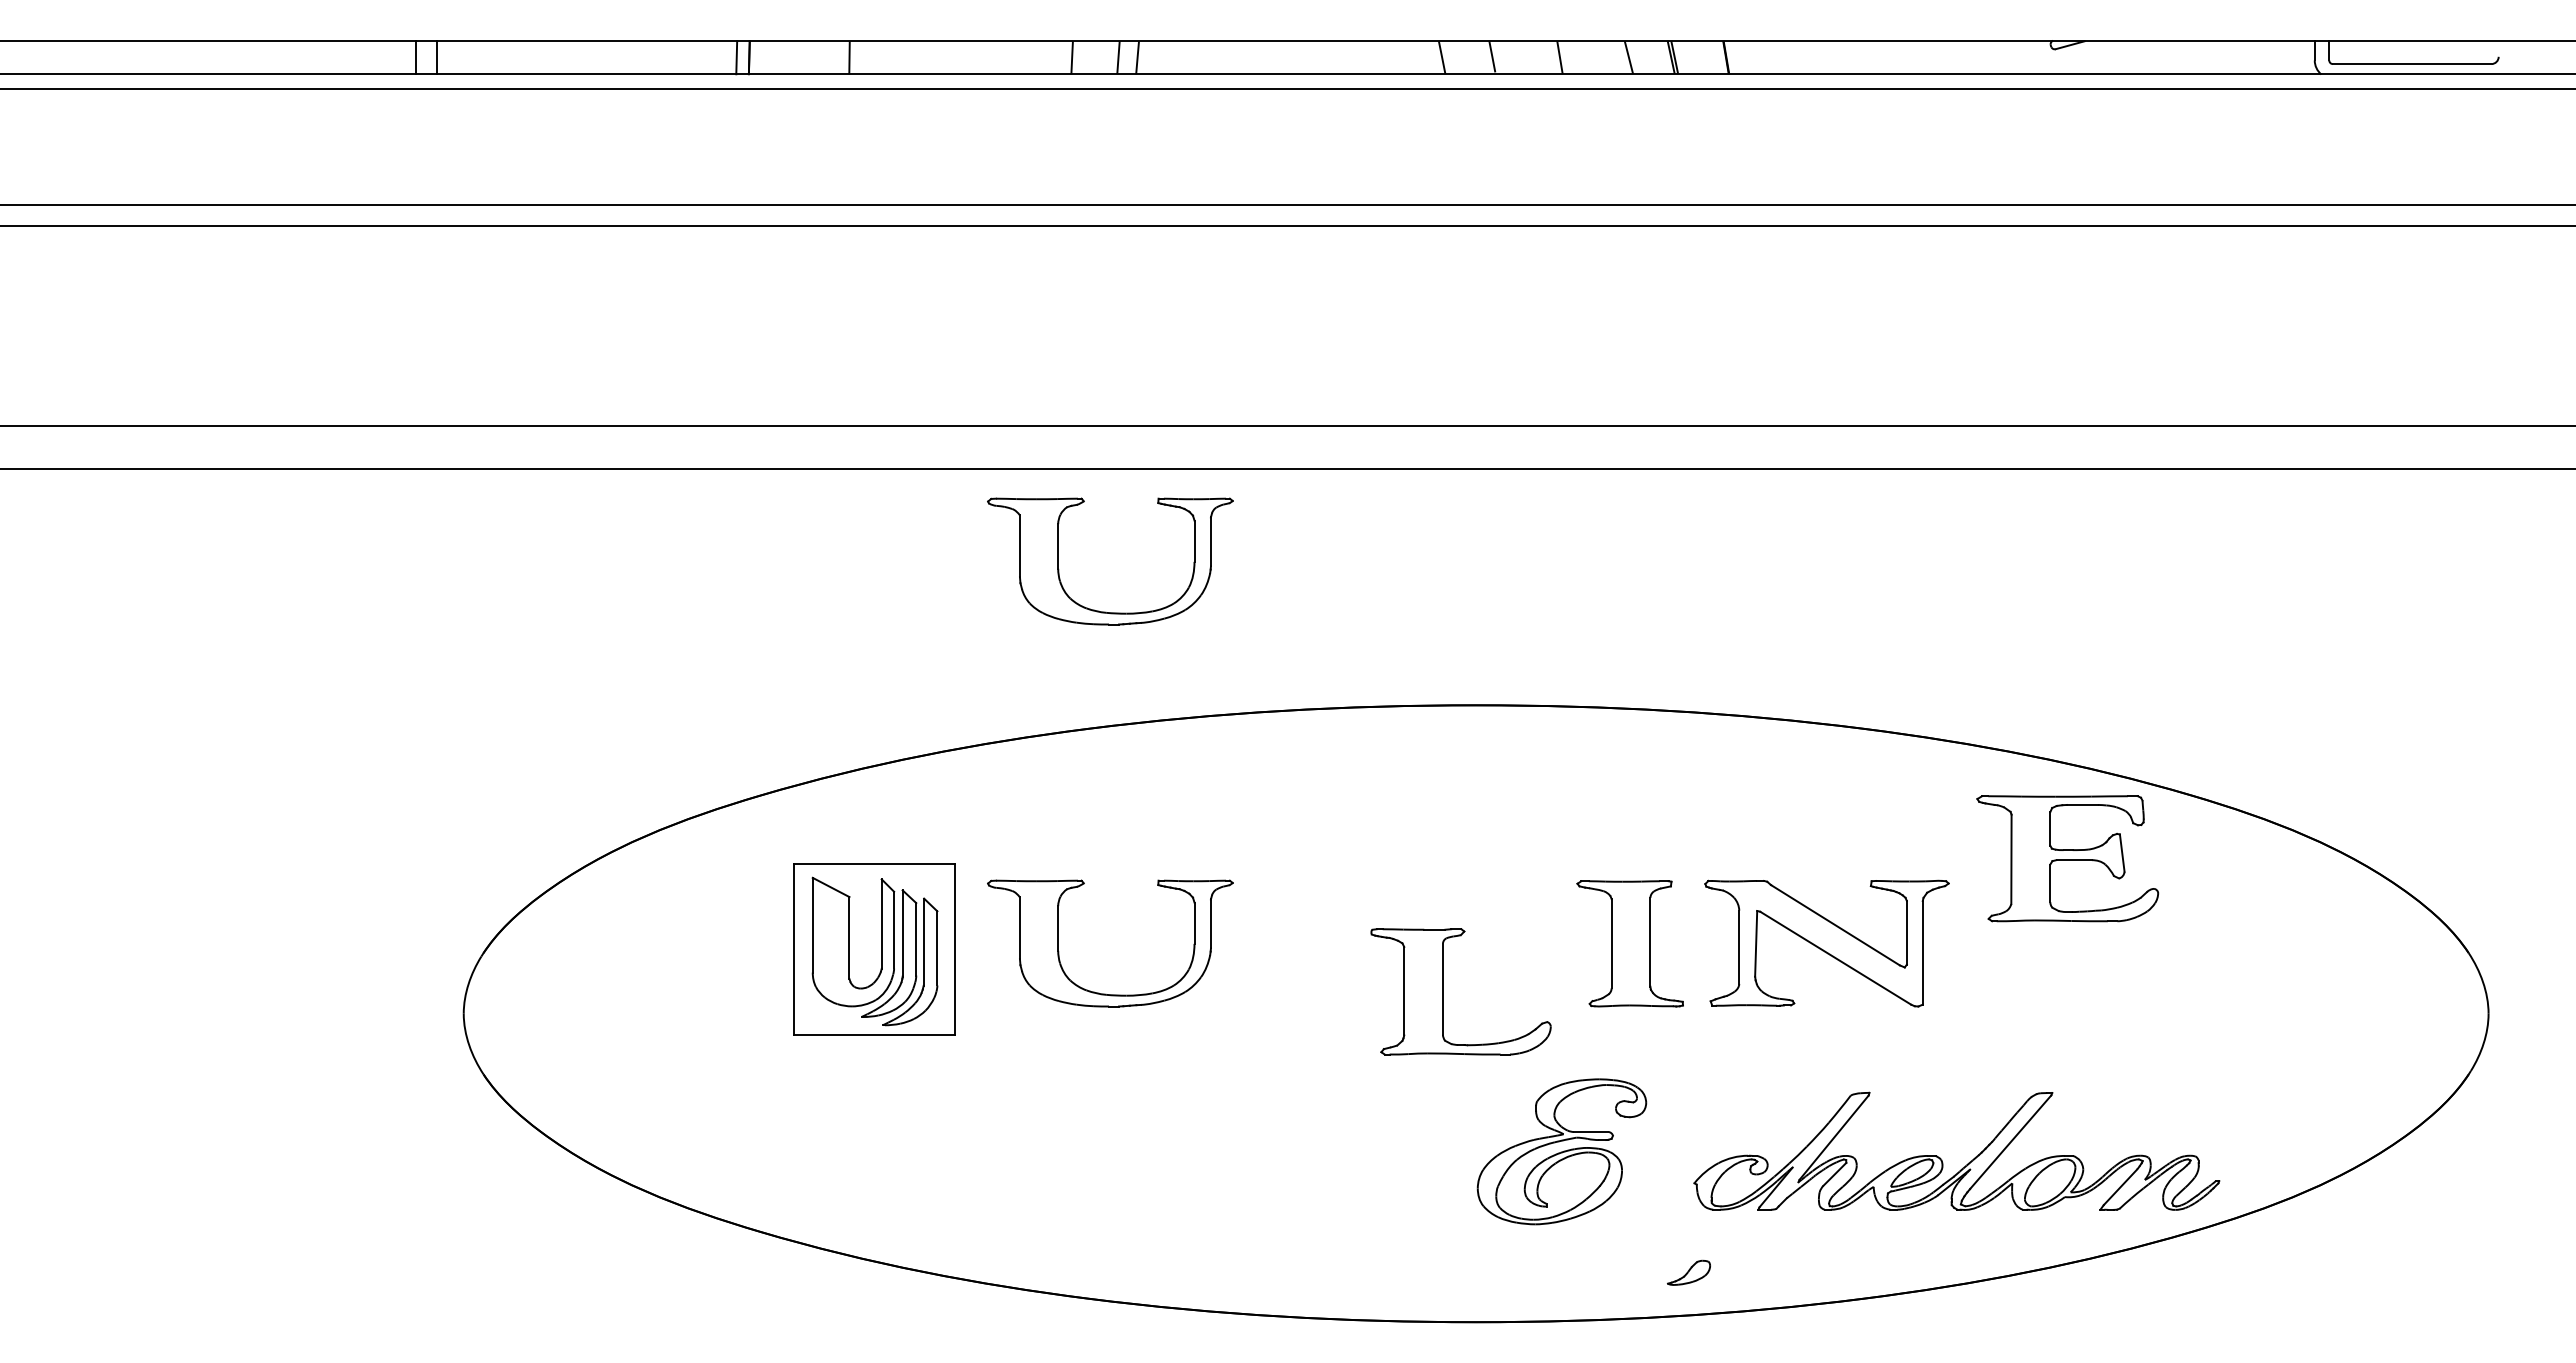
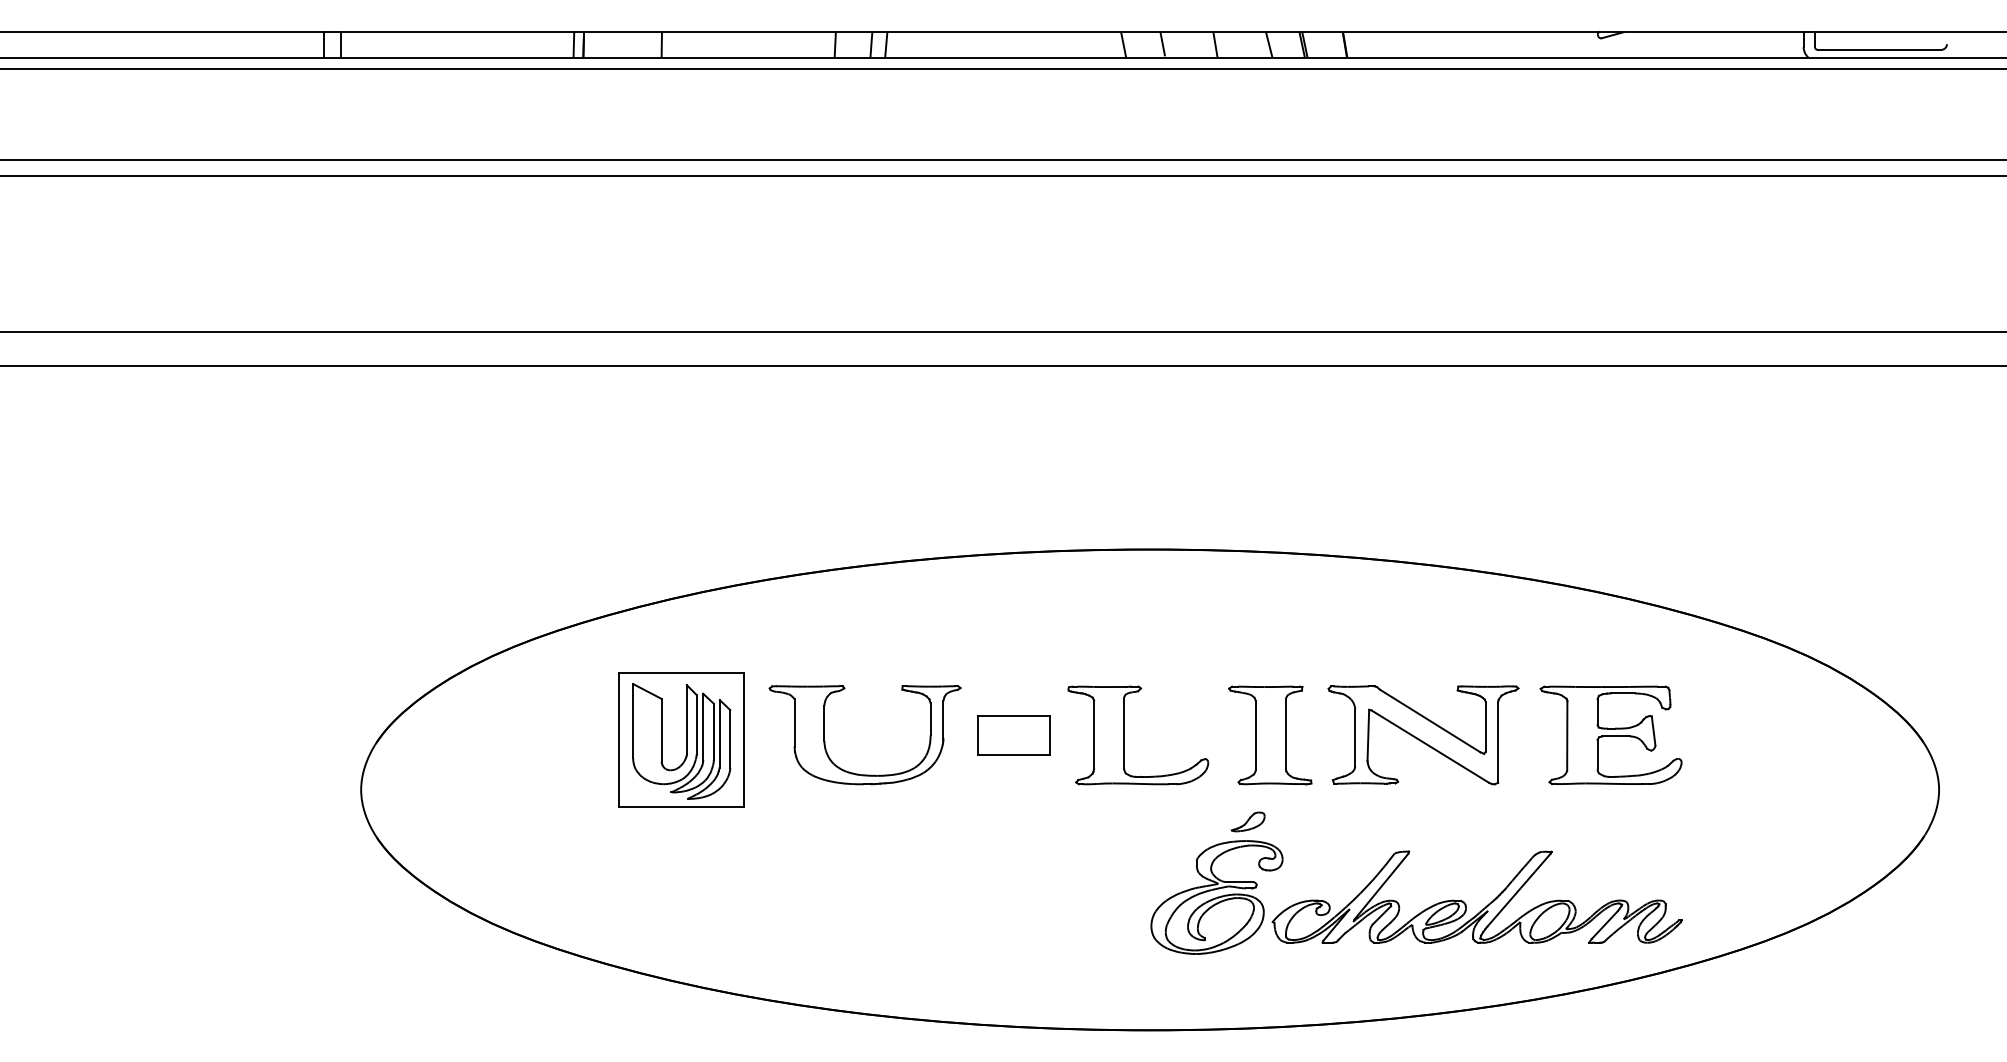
part: (1099, 610) -> (856, 475), removed
part: (2067, 858) -> (1610, 735), moved
part: (1301, 943) -> (1014, 735), added
part: (1443, 991) -> (1124, 735), moved
part: (1968, 1162) -> (1486, 905), moved
part: (1688, 1272) -> (1247, 821), moved

